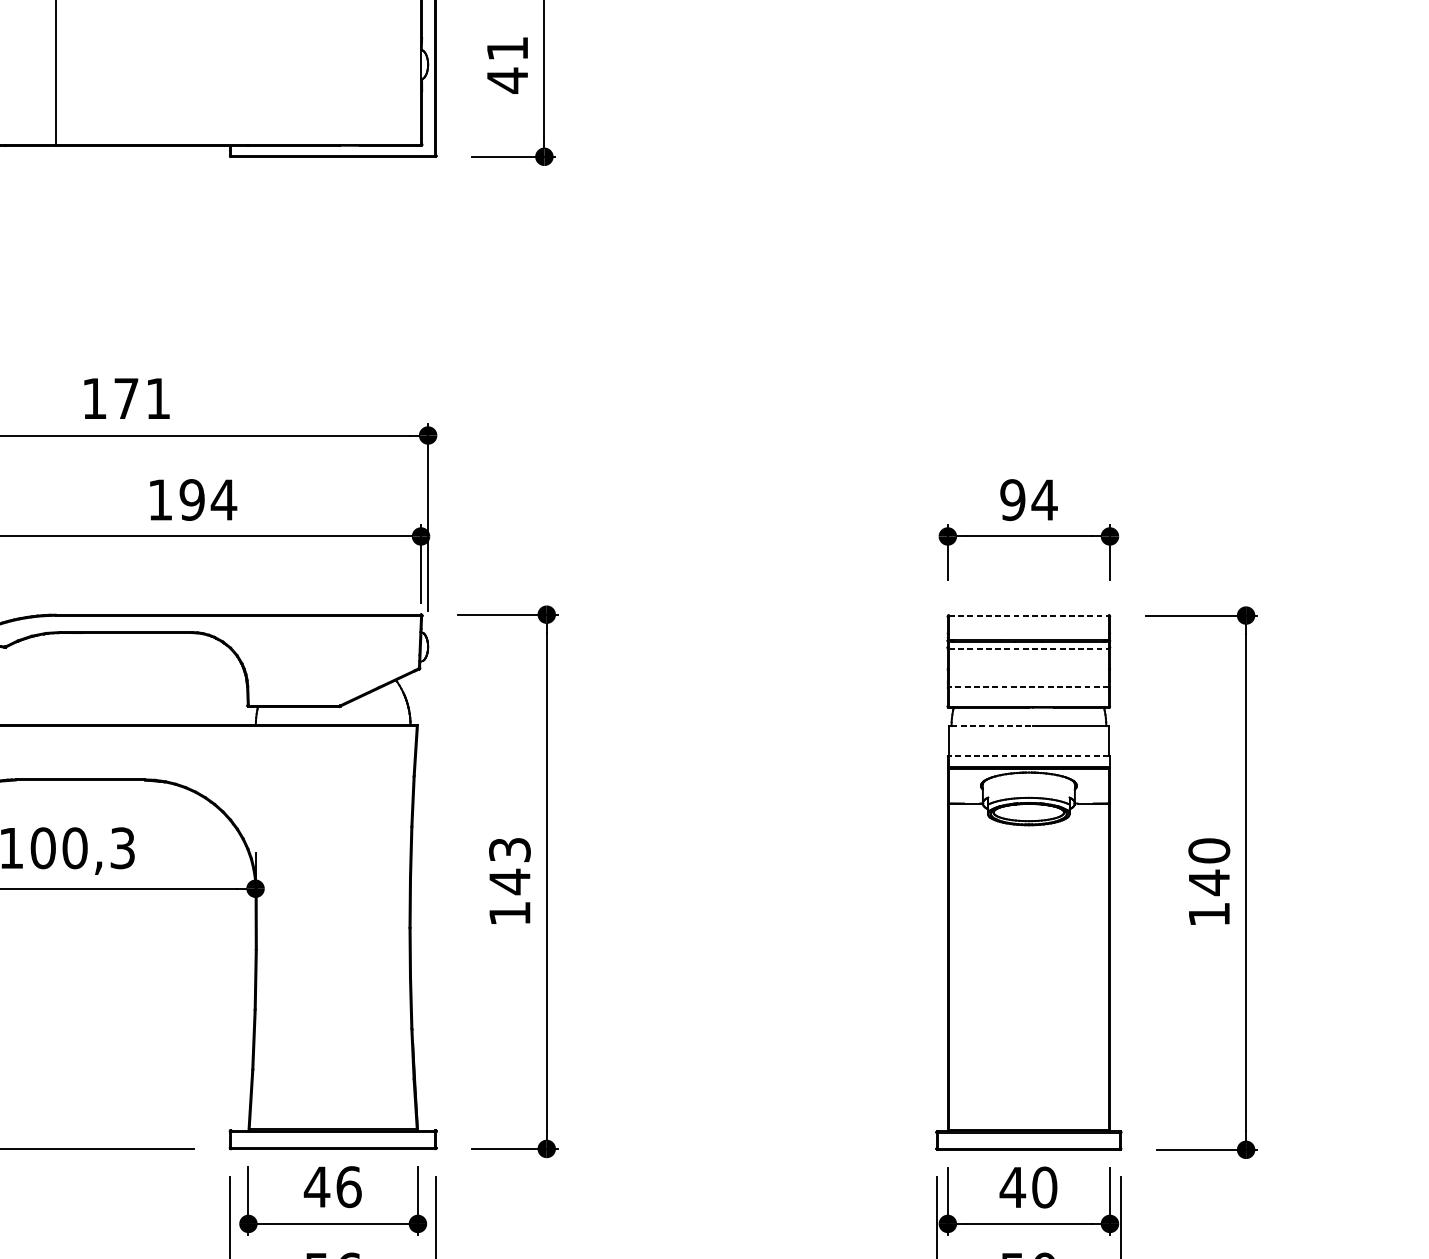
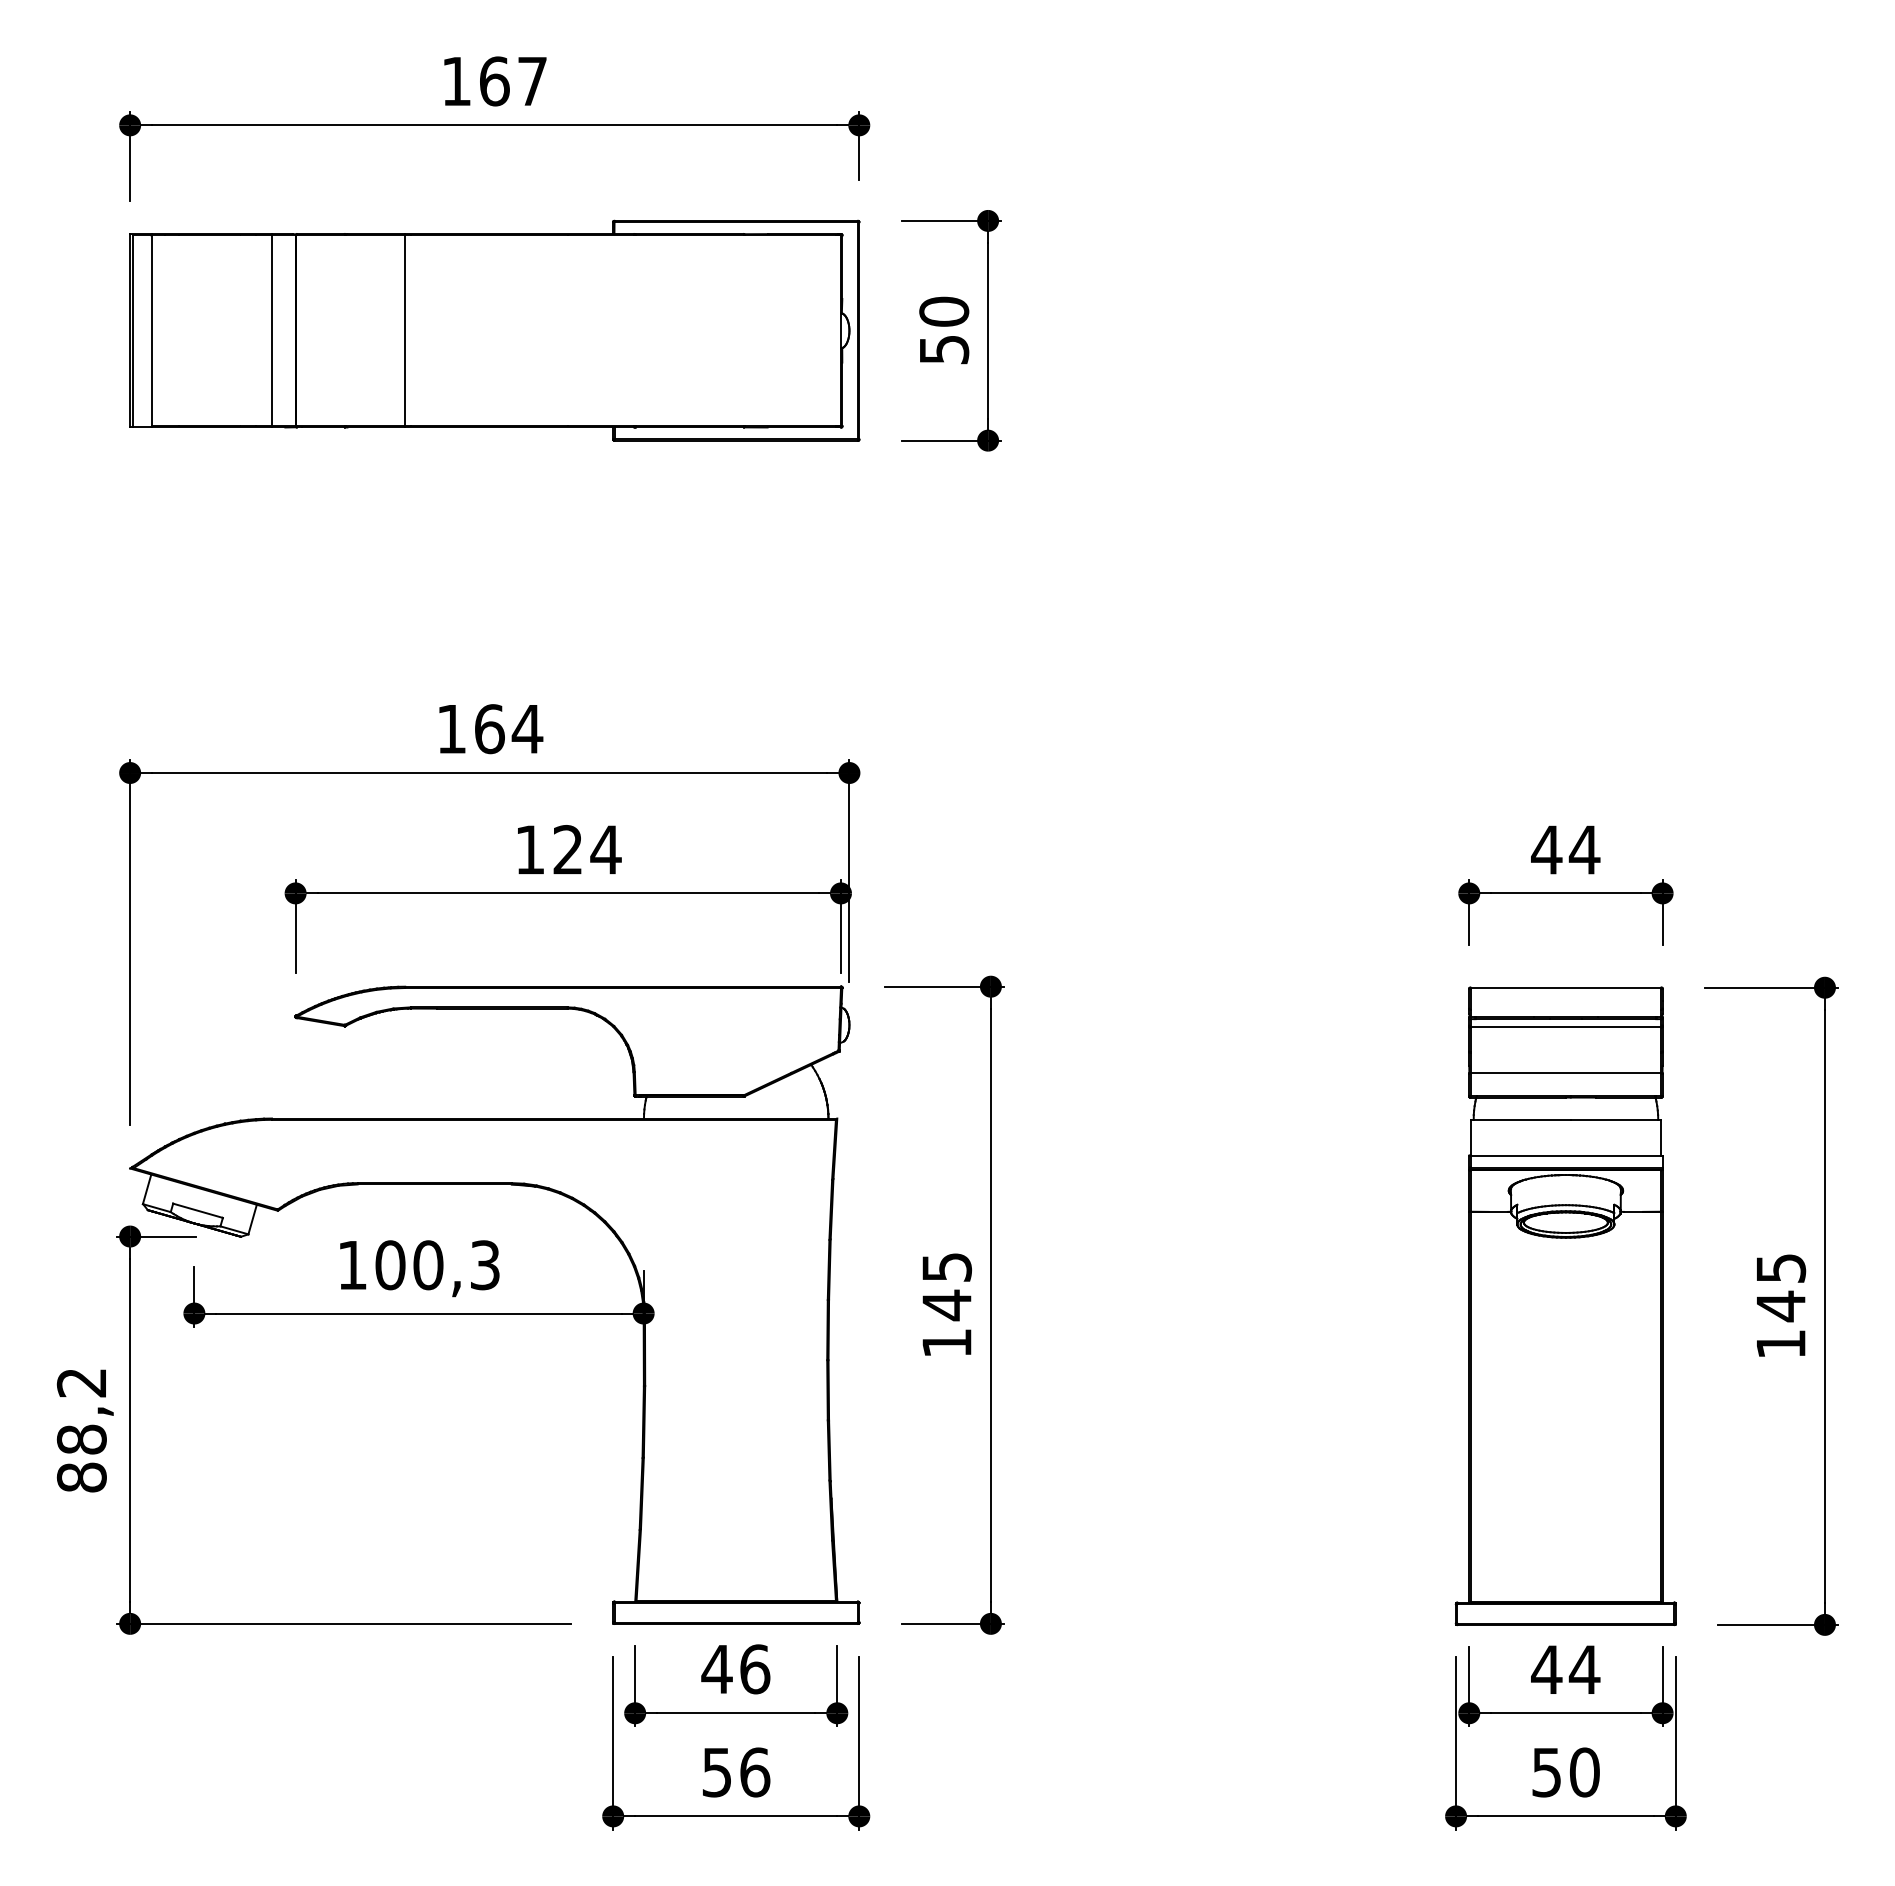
text: (507, 64) -> (944, 330), 41 -> 50
text: (143, 399) -> (509, 729), 171 -> 164
text: (191, 499) -> (567, 849), 194 -> 124
text: (1012, 500) -> (1546, 850), 94 -> 44
line: (1029, 615) -> (1566, 987), dashed -> solid
line: (1029, 648) -> (1566, 1027), dashed -> solid
line: (1028, 687) -> (1565, 1073), dashed -> solid
line: (992, 726) -> (1522, 1119), dashed -> solid
line: (1028, 756) -> (1565, 1155), dashed -> solid
text: (509, 850) -> (946, 1267), 143 -> 145
text: (1209, 850) -> (1781, 1268), 140 -> 145
text: (1044, 1187) -> (1584, 1669), 40 -> 44

